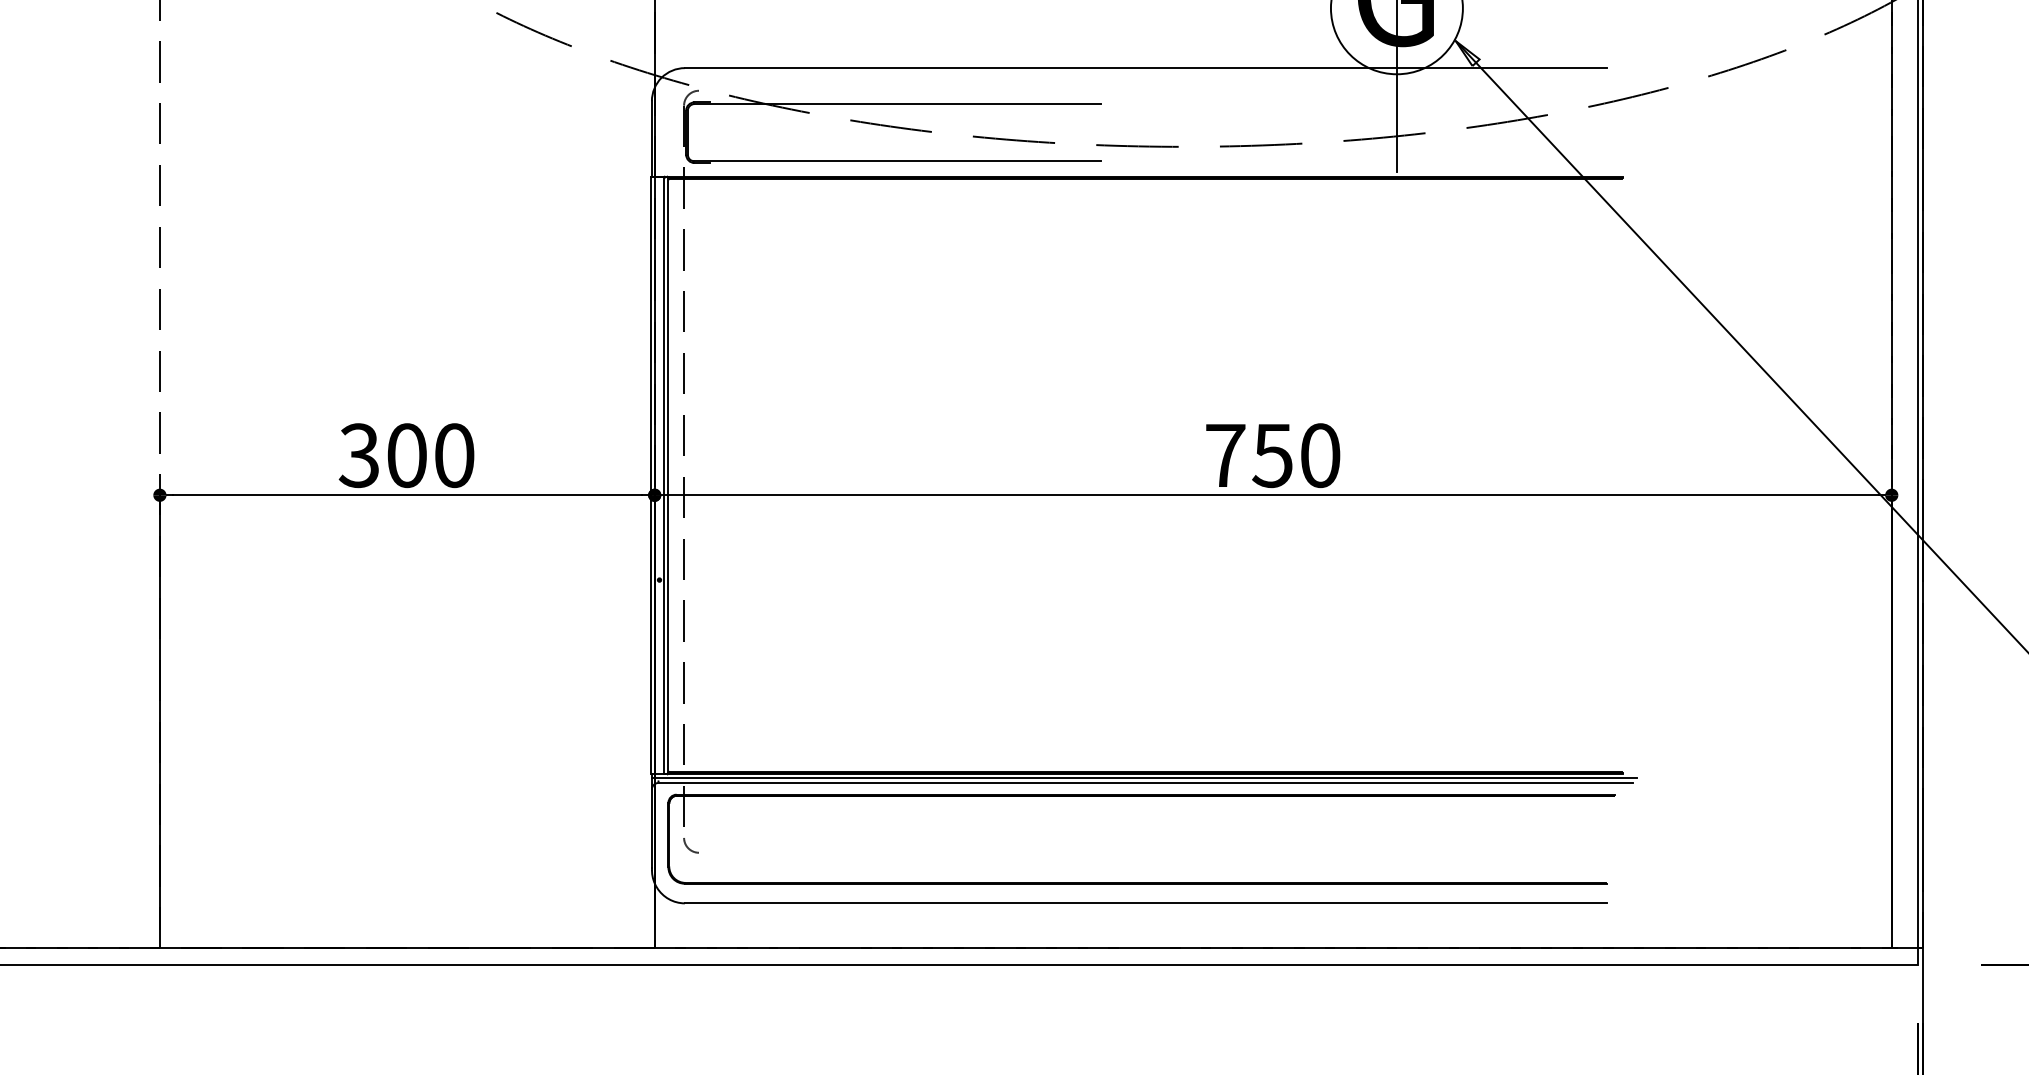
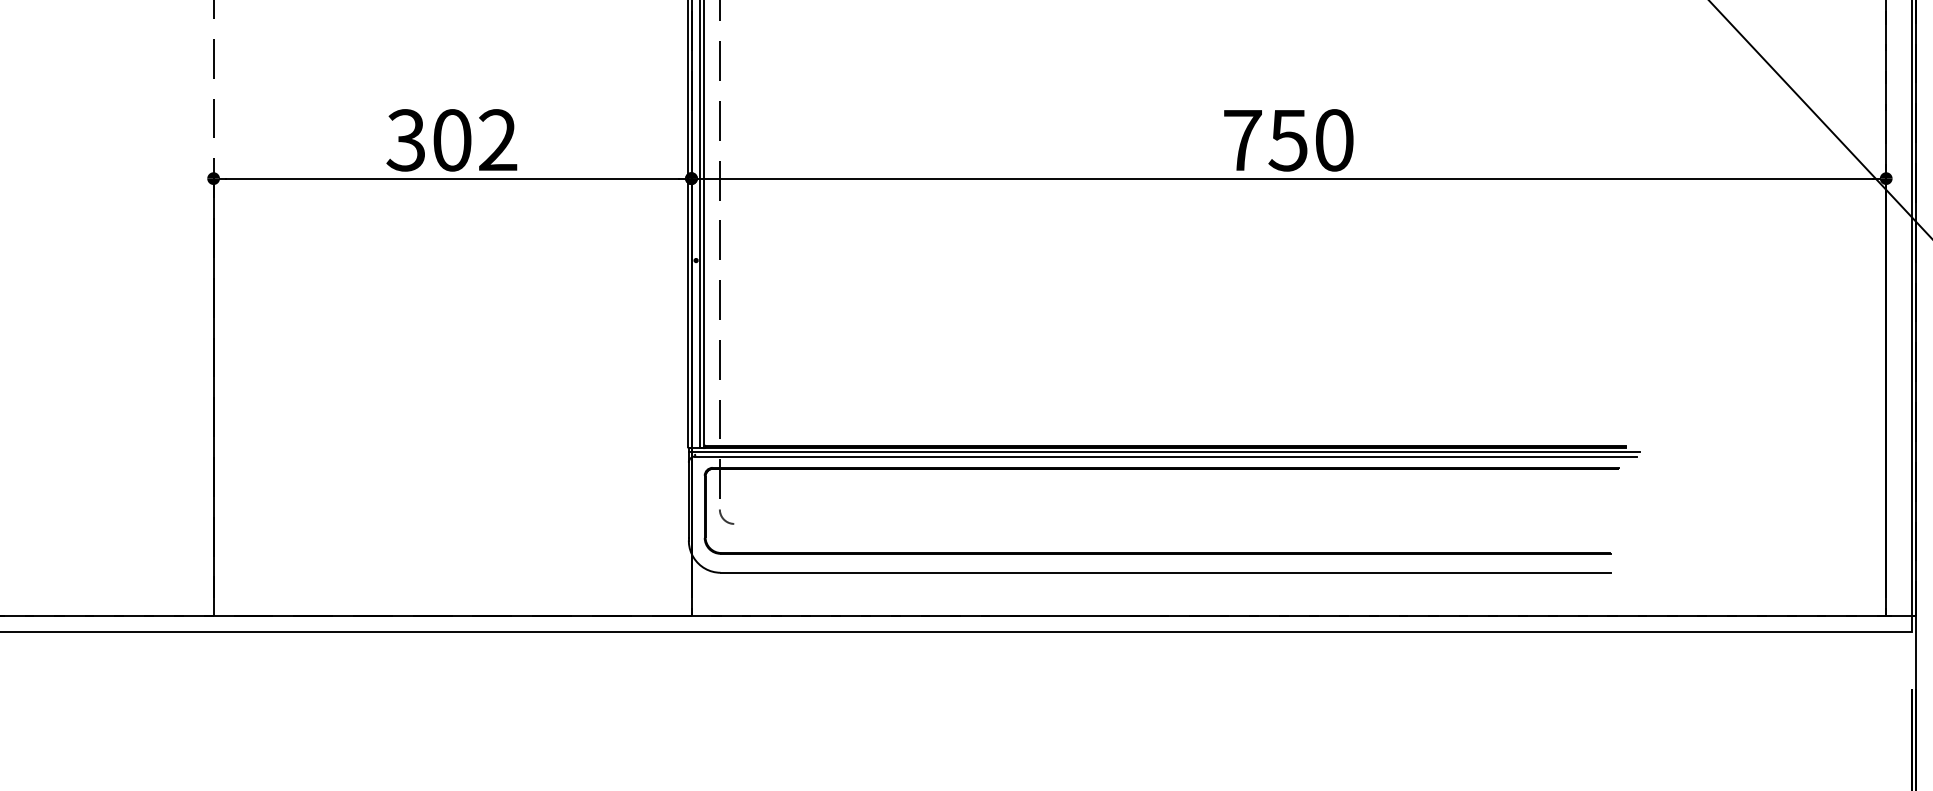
text: (454, 455) -> (498, 140), 300 -> 302

